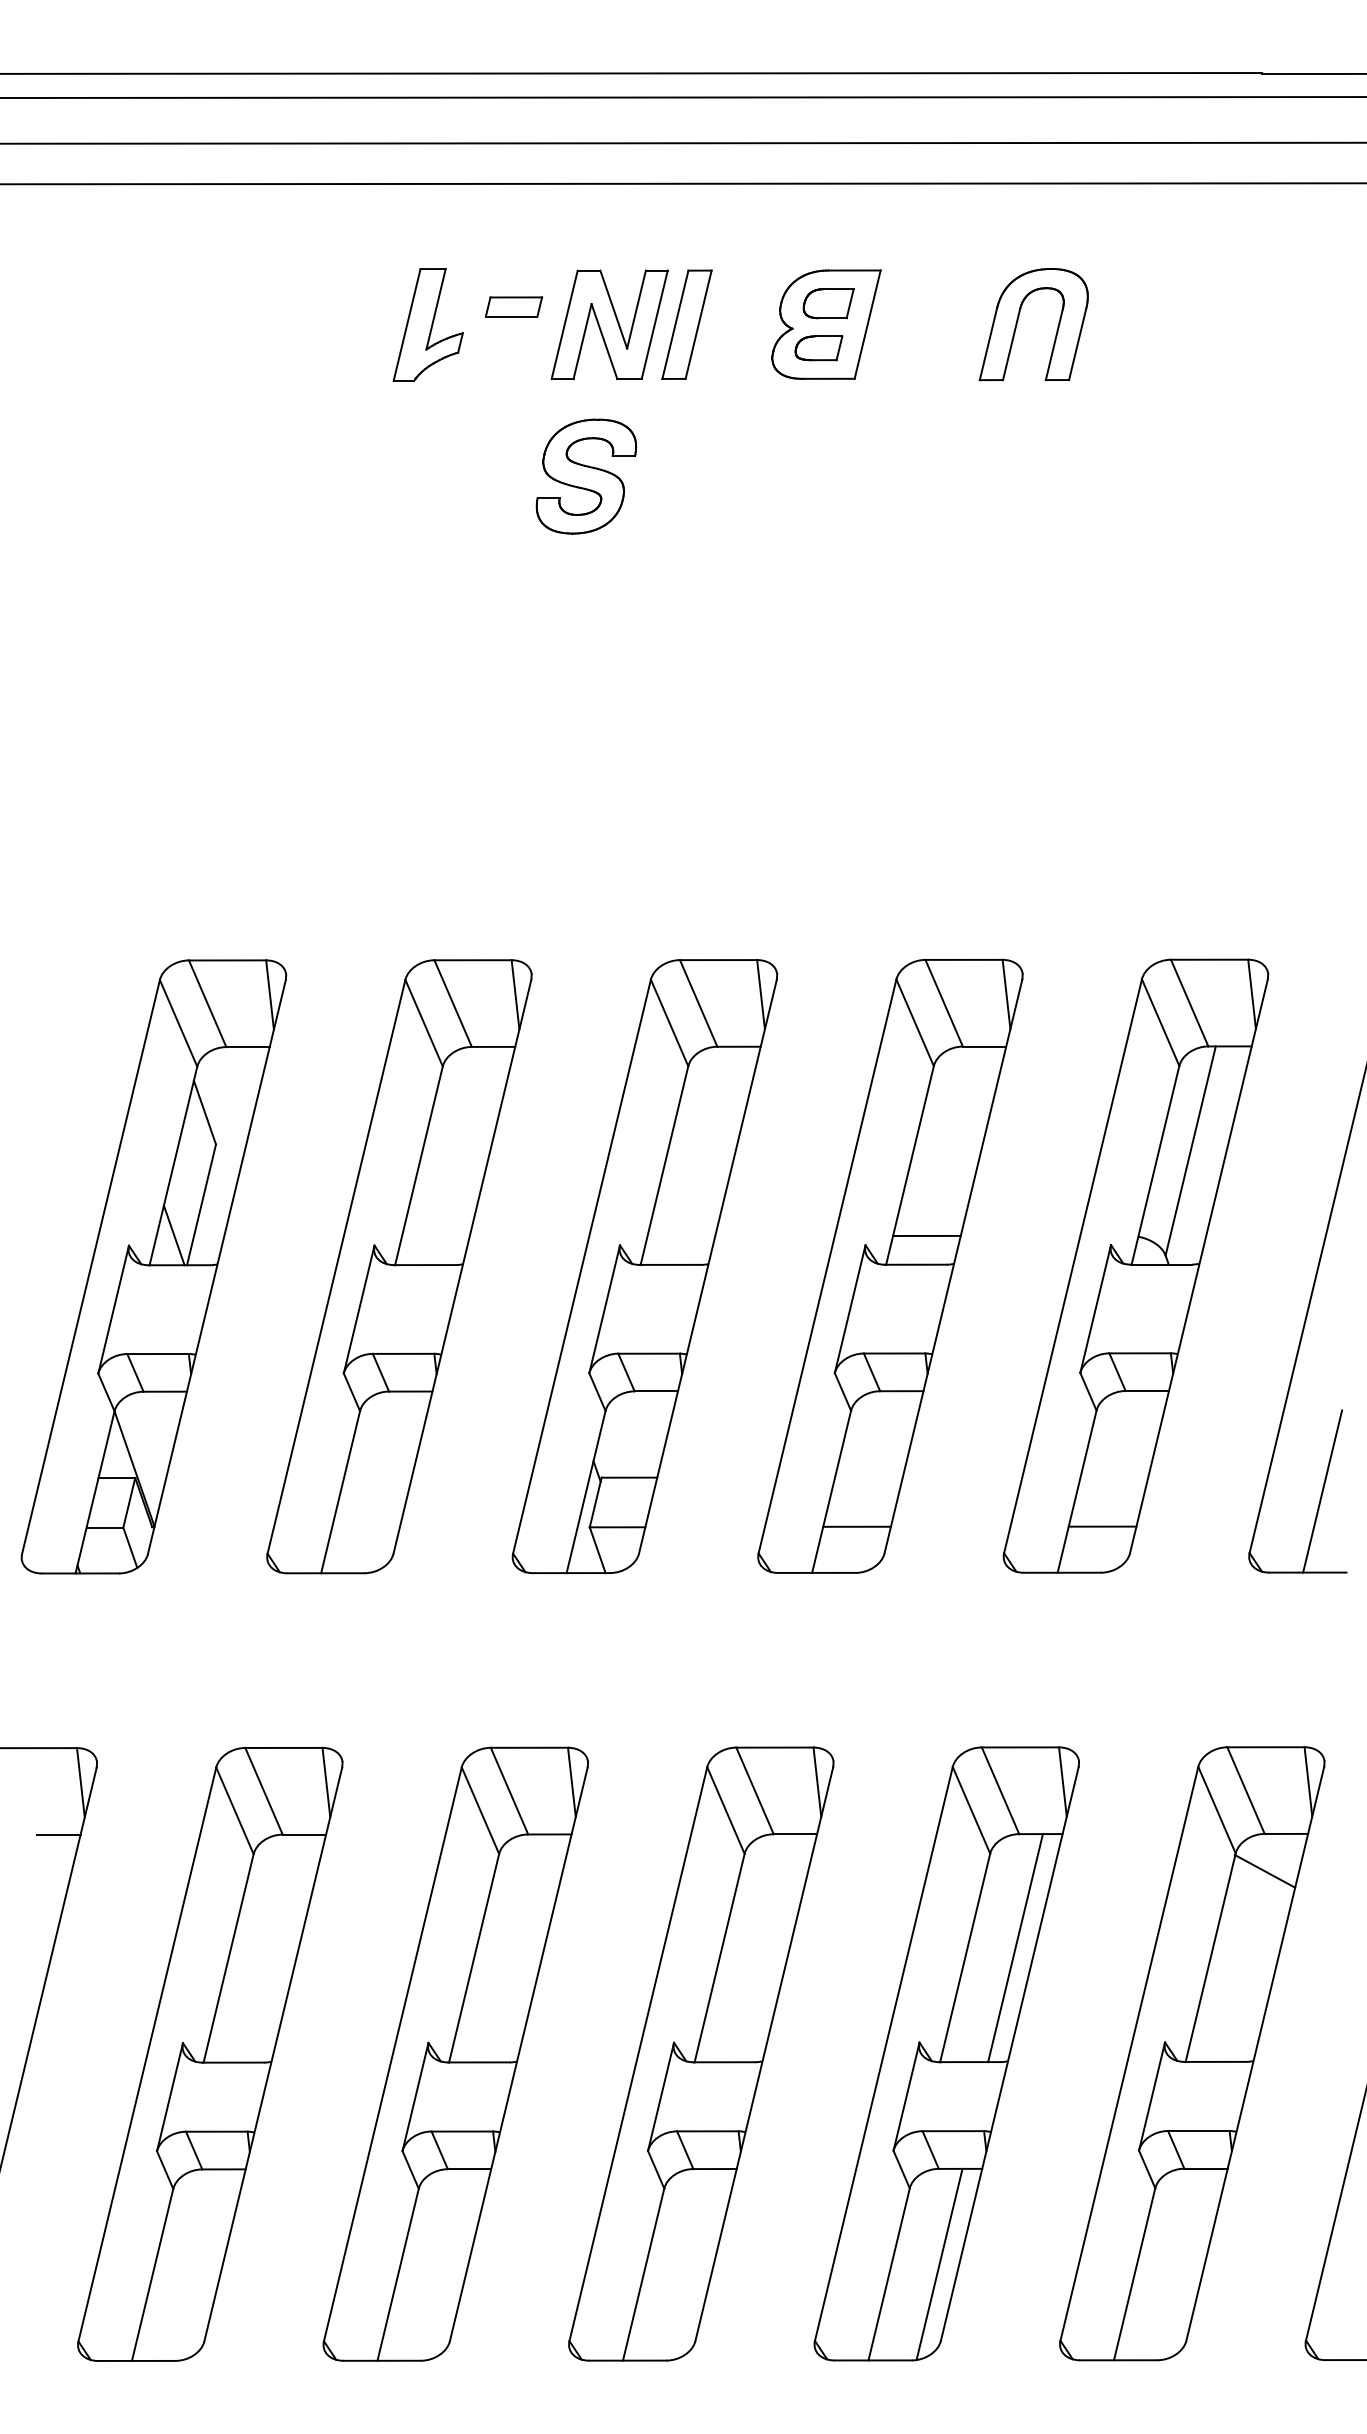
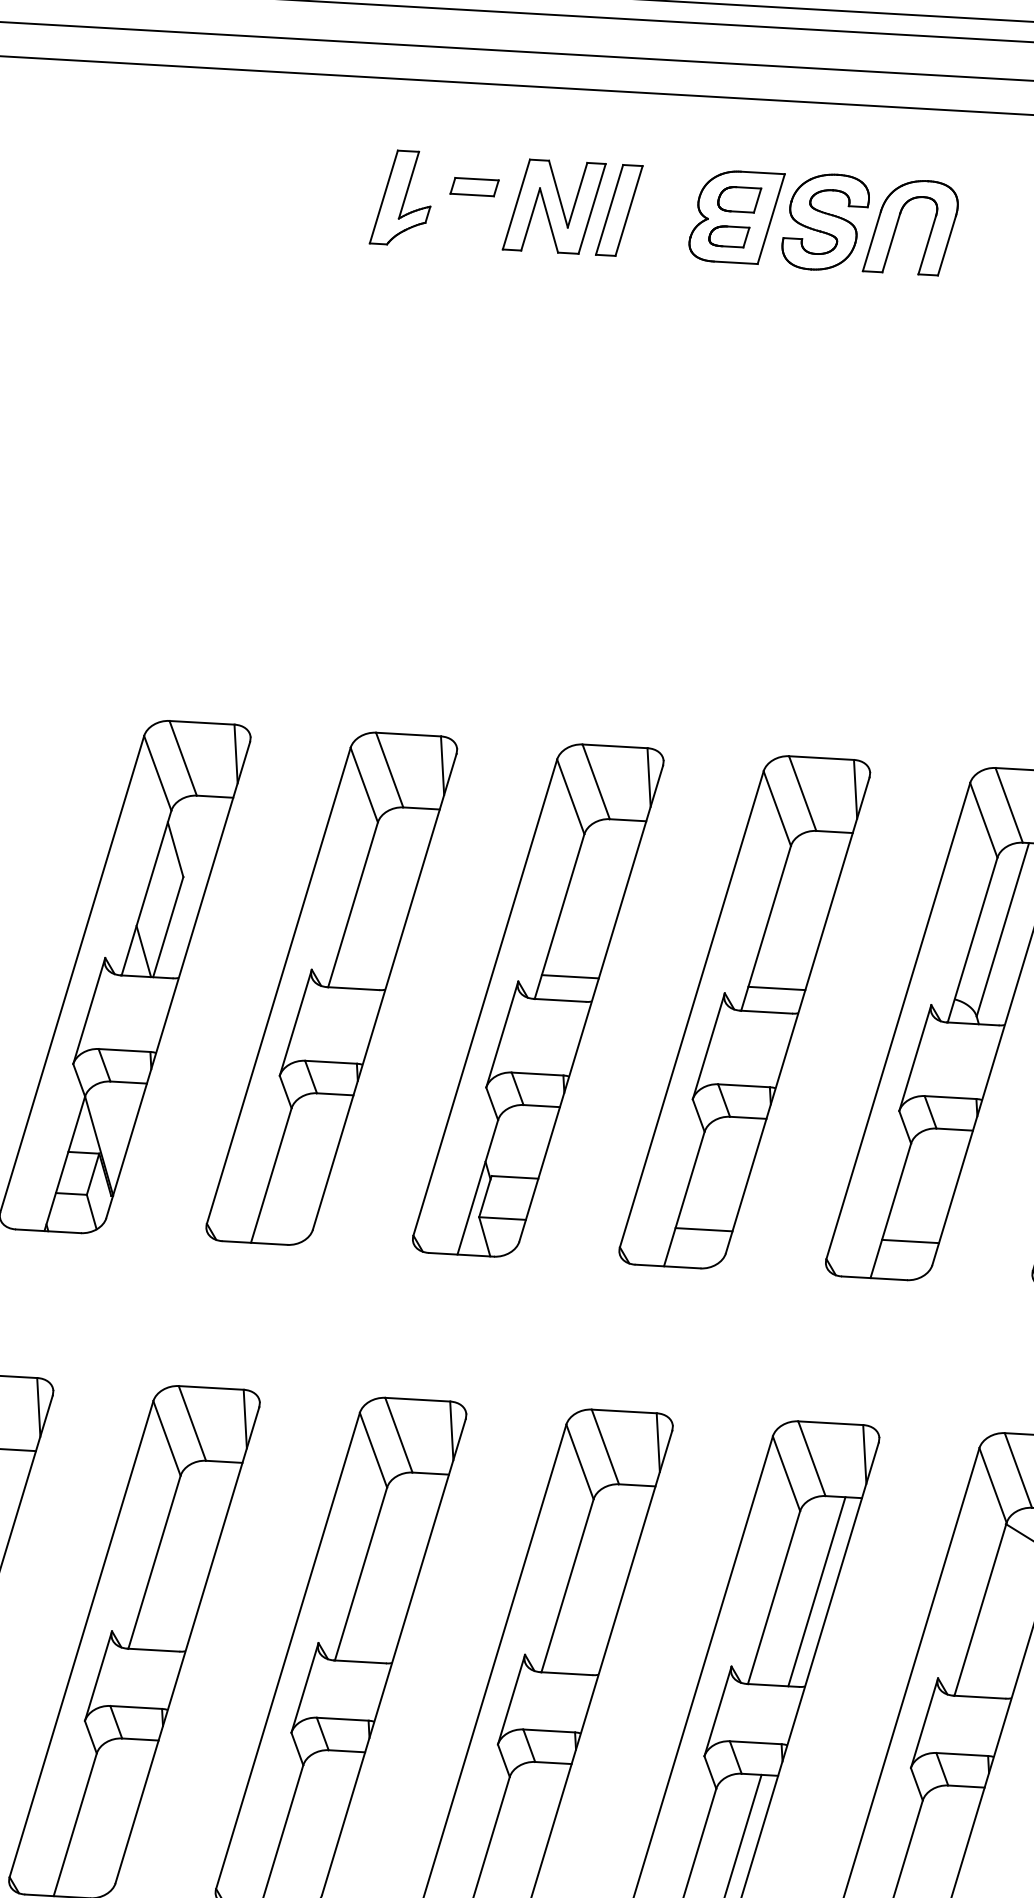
part: (585, 476) -> (824, 222), moved
line: (681, 1236) -> (570, 977), added

